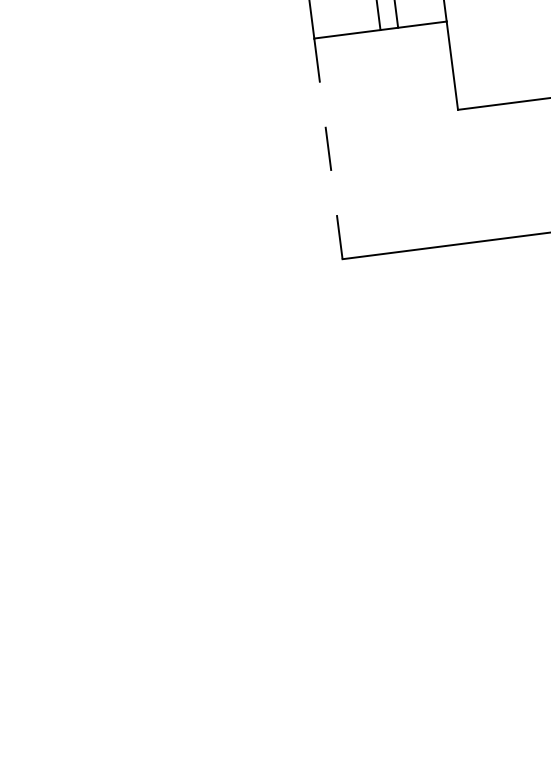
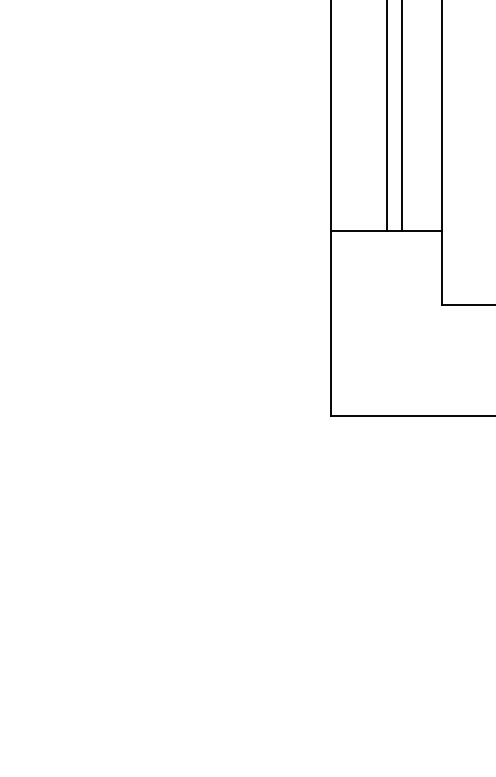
line: (328, 148) -> (331, 323), dashed -> solid

